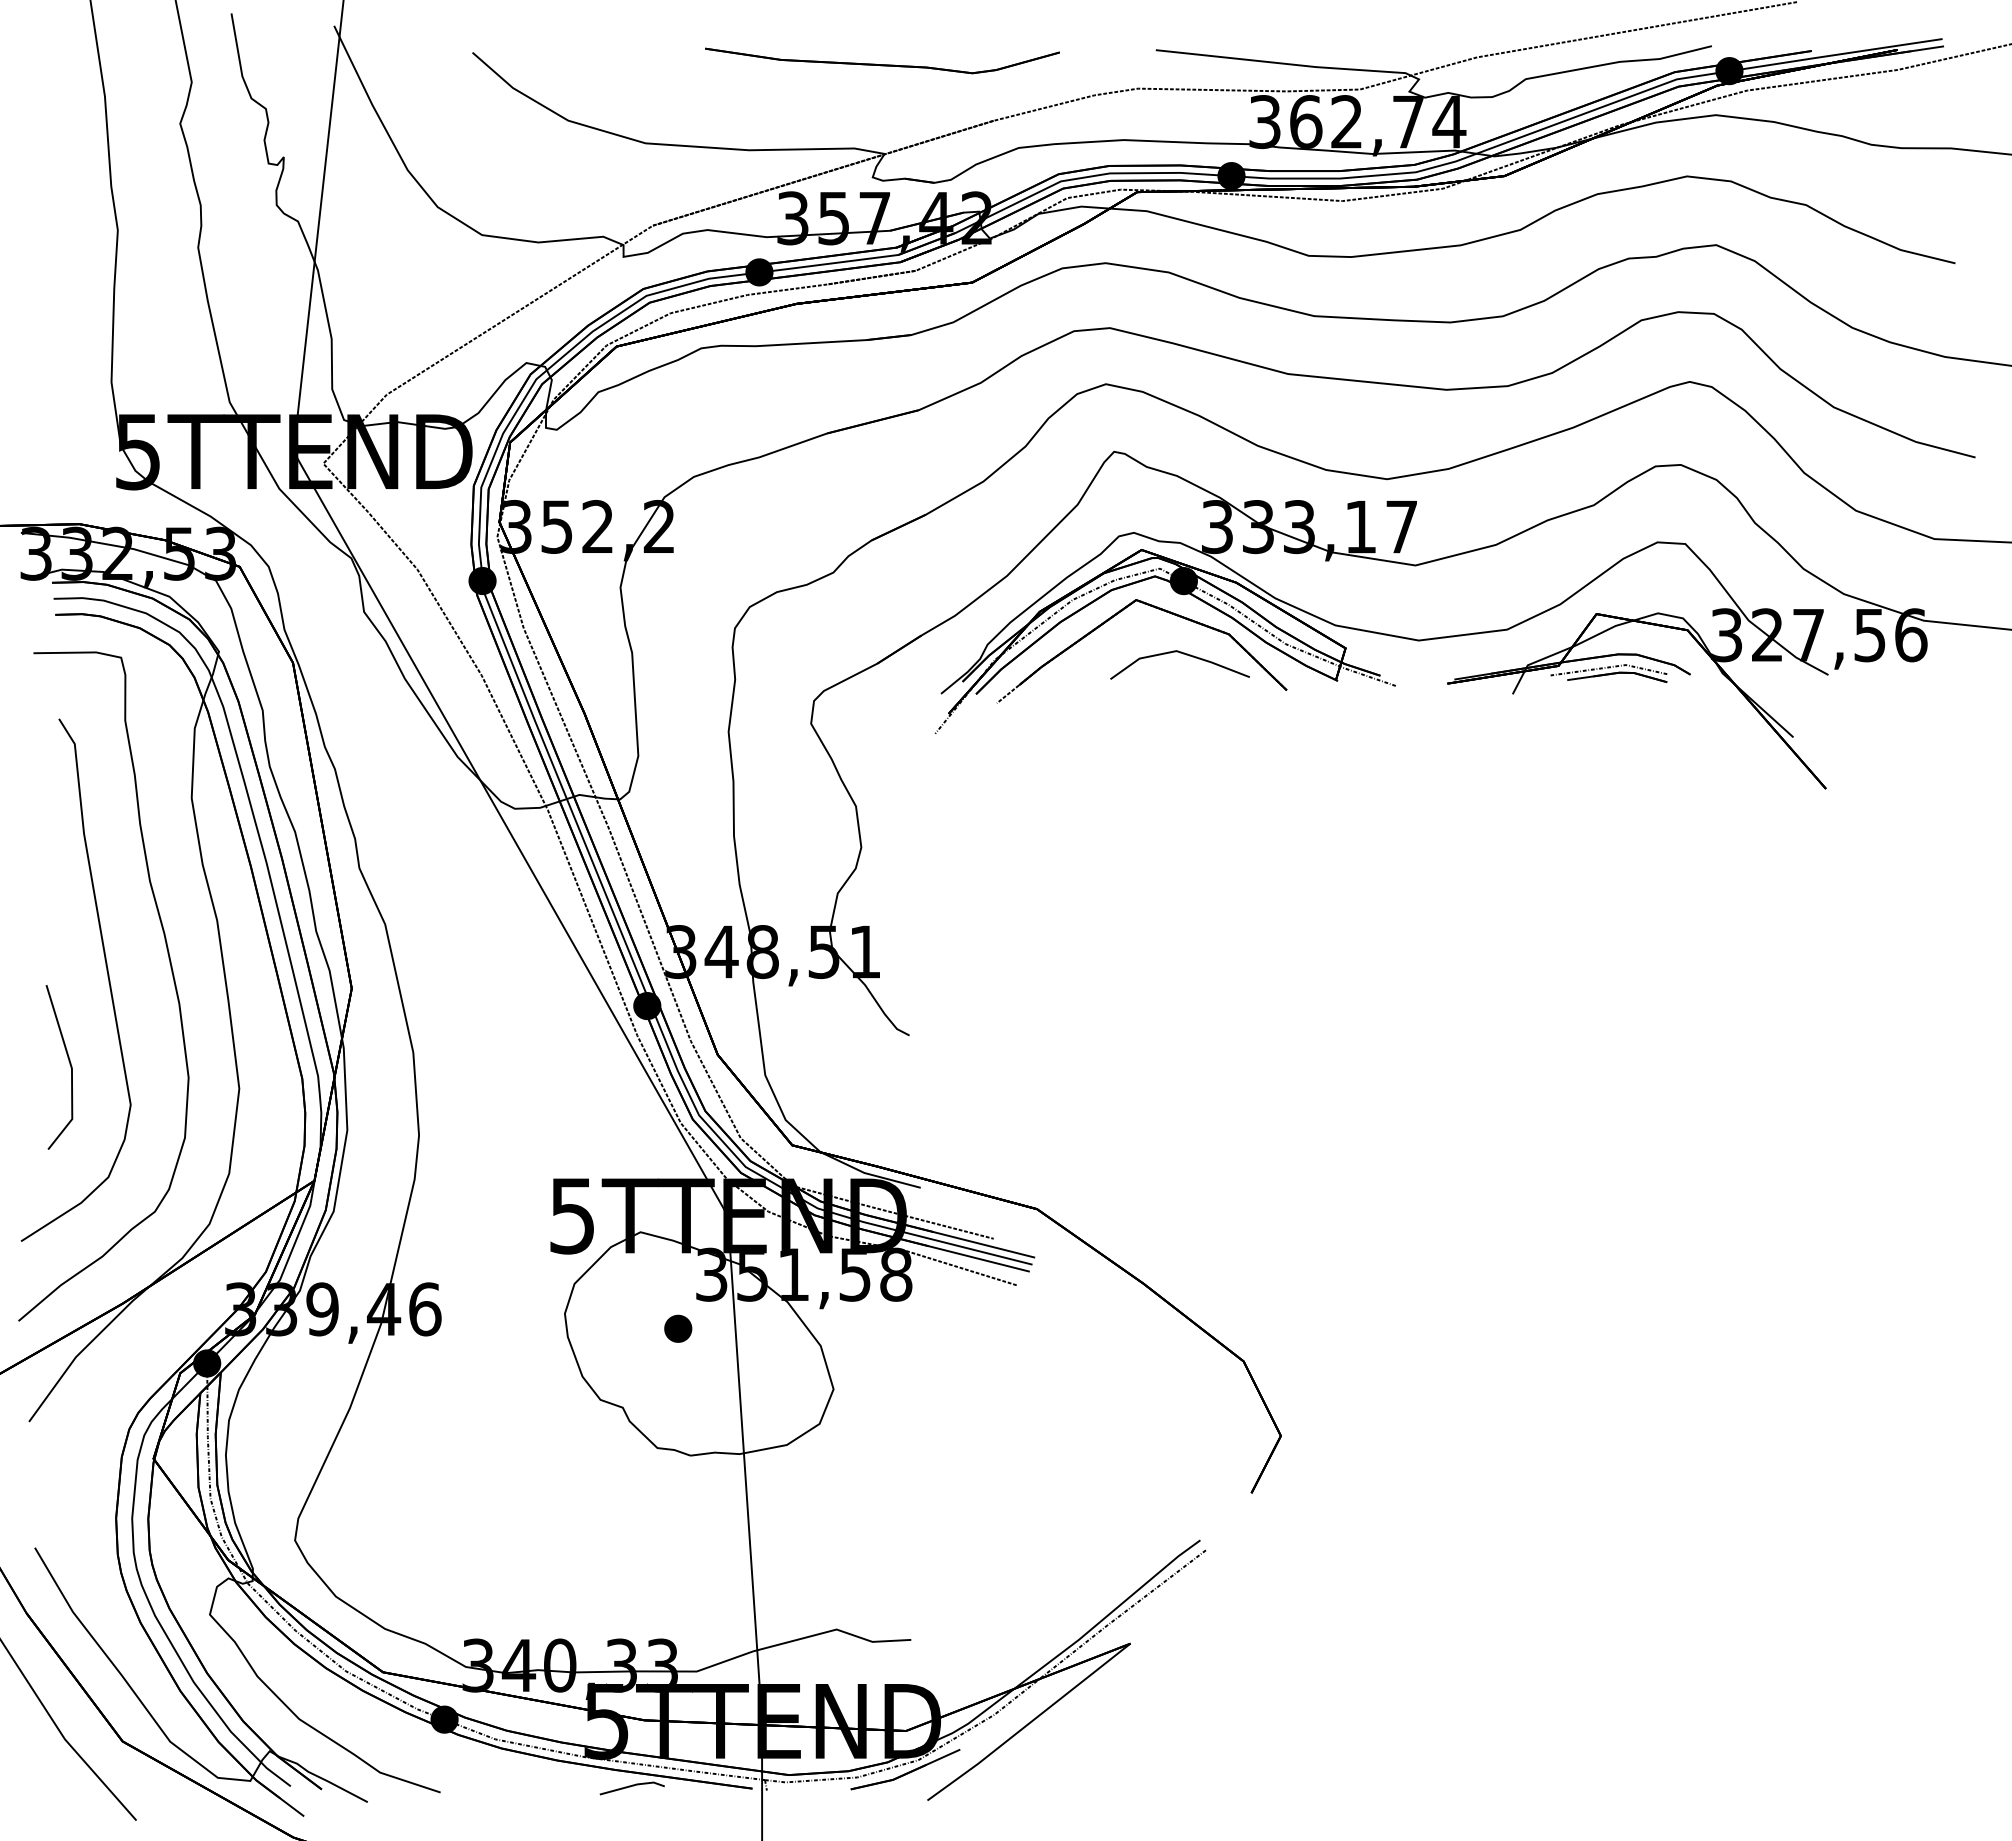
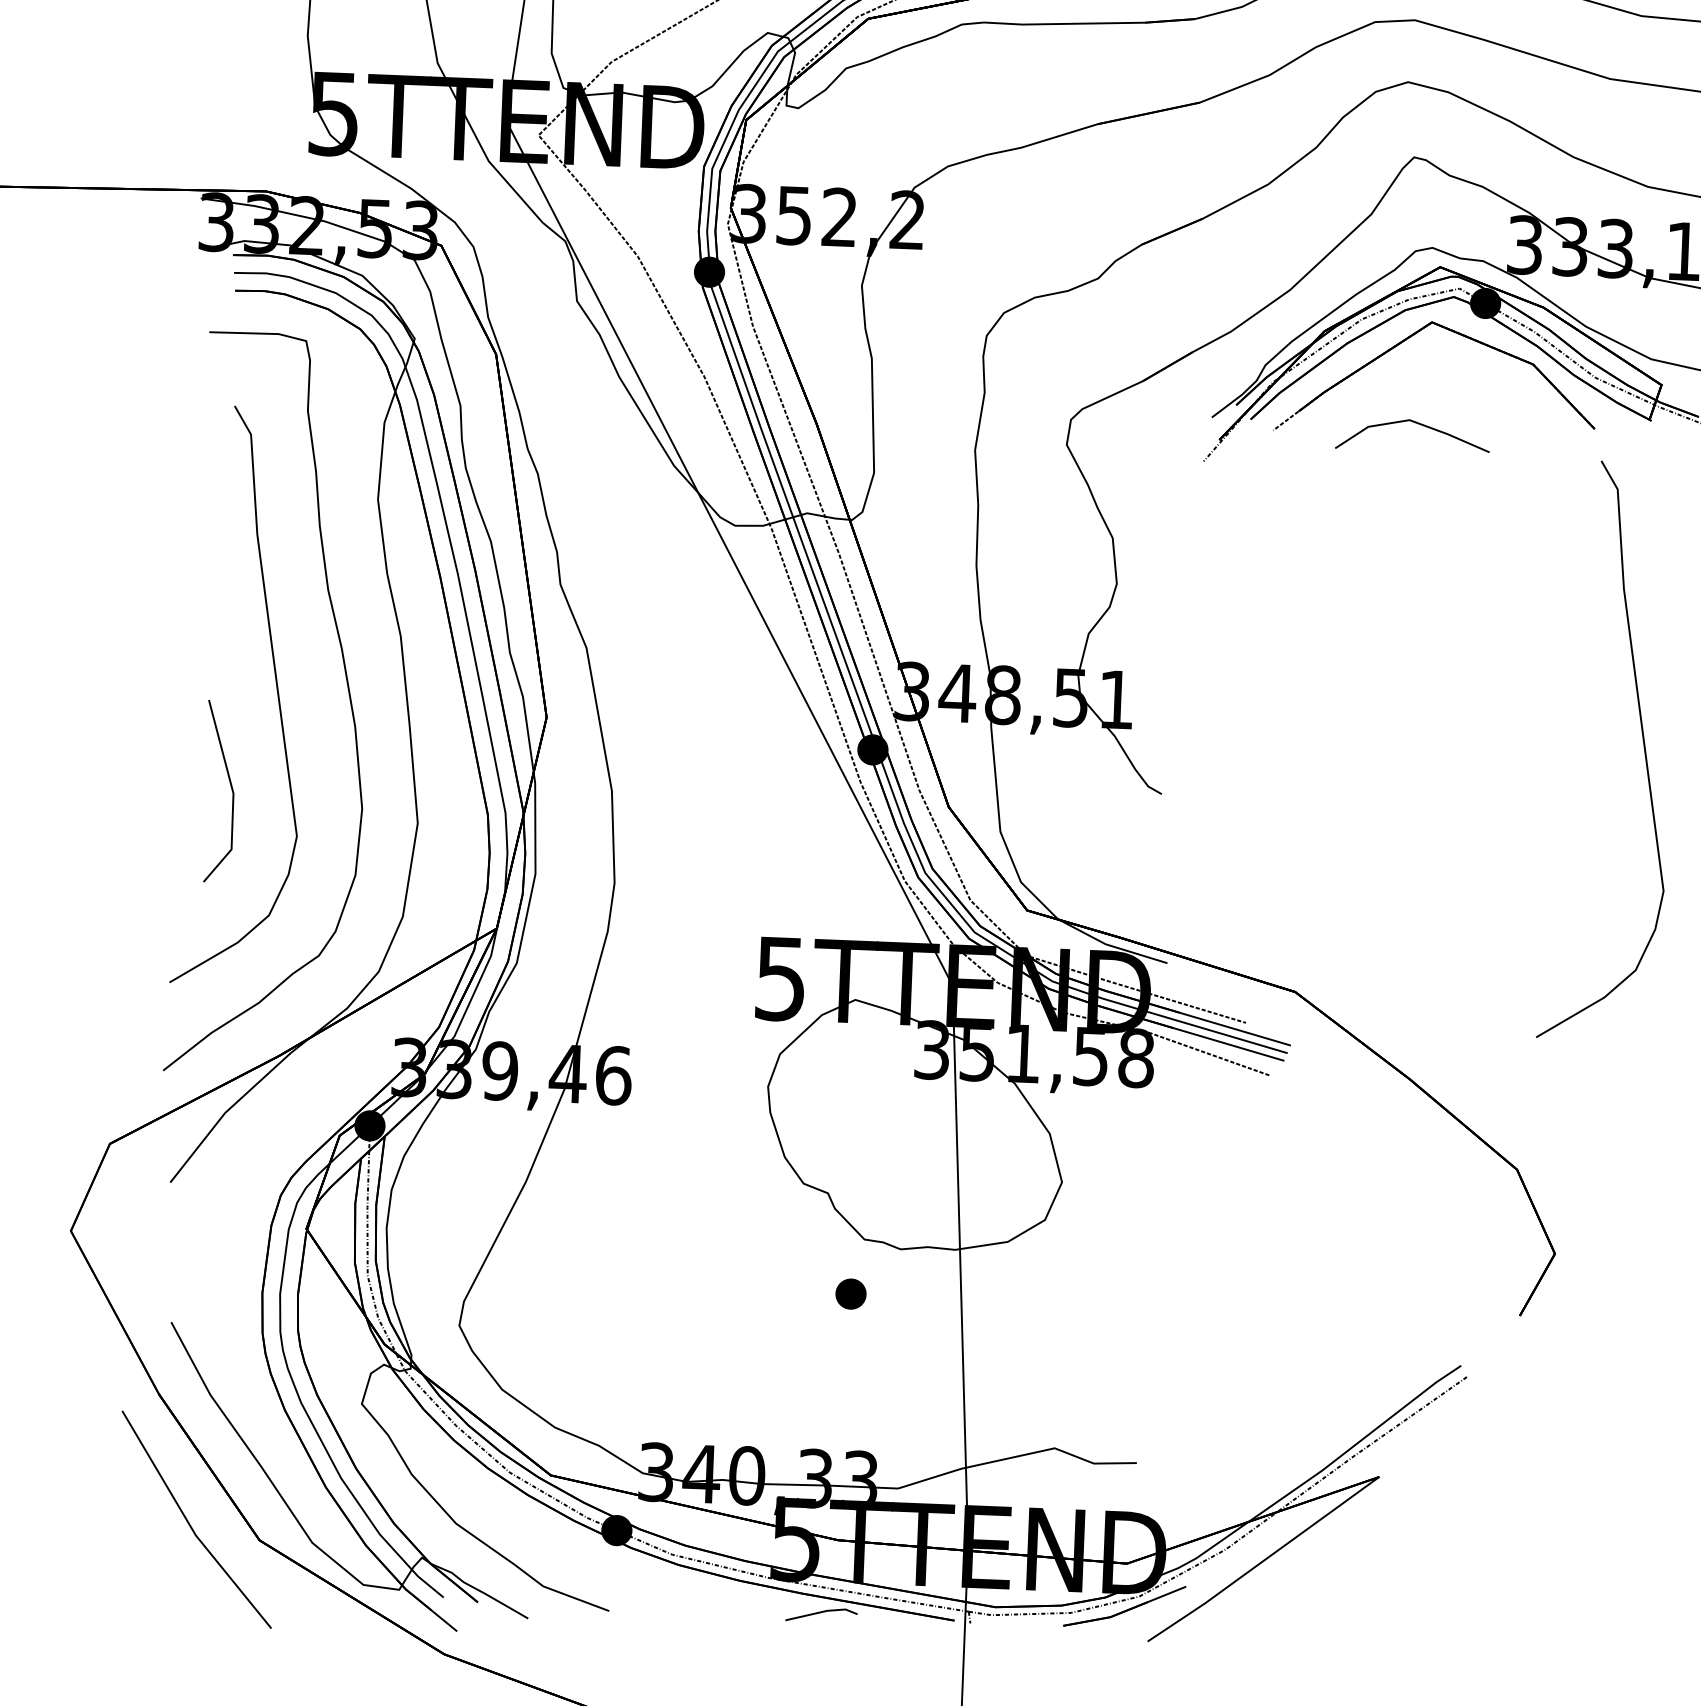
line: (1183, 654) -> (1417, 424), moved
curve: (1341, 971) -> (1642, 742), added
part: (678, 1328) -> (851, 1293), moved

